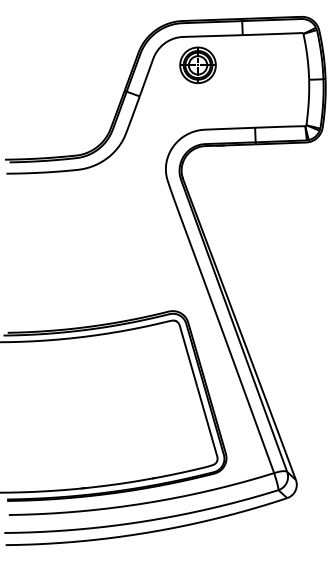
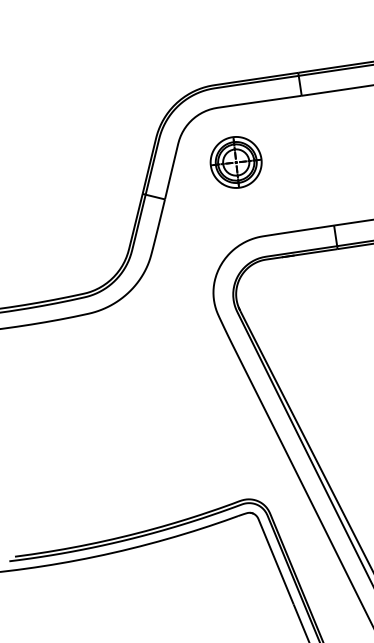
part: (197, 64) -> (235, 161), moved

